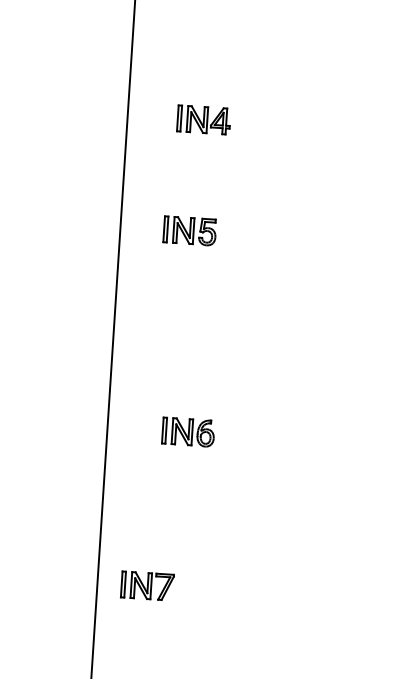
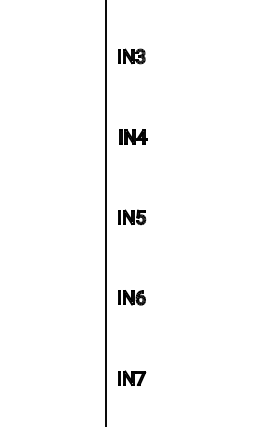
part: (204, 119) -> (133, 136), moved
part: (191, 231) -> (132, 217), moved
part: (187, 431) -> (131, 297), moved

